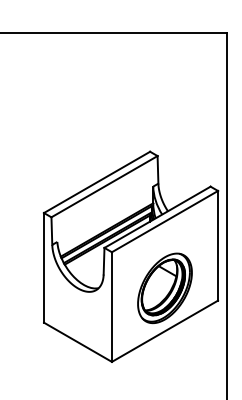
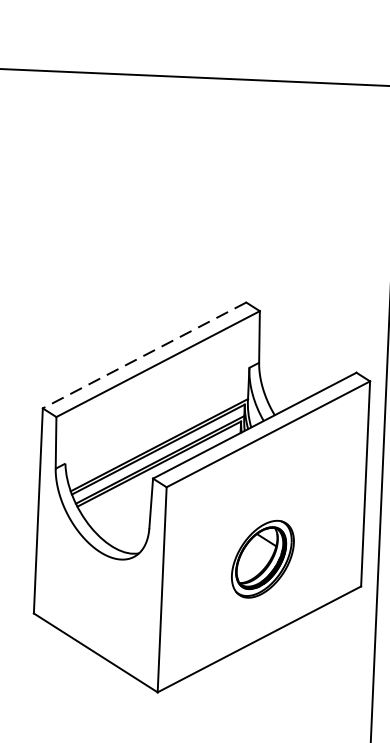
line: (96, 182) -> (143, 355), solid -> dashed
part: (164, 288) -> (261, 559), size x0.6

